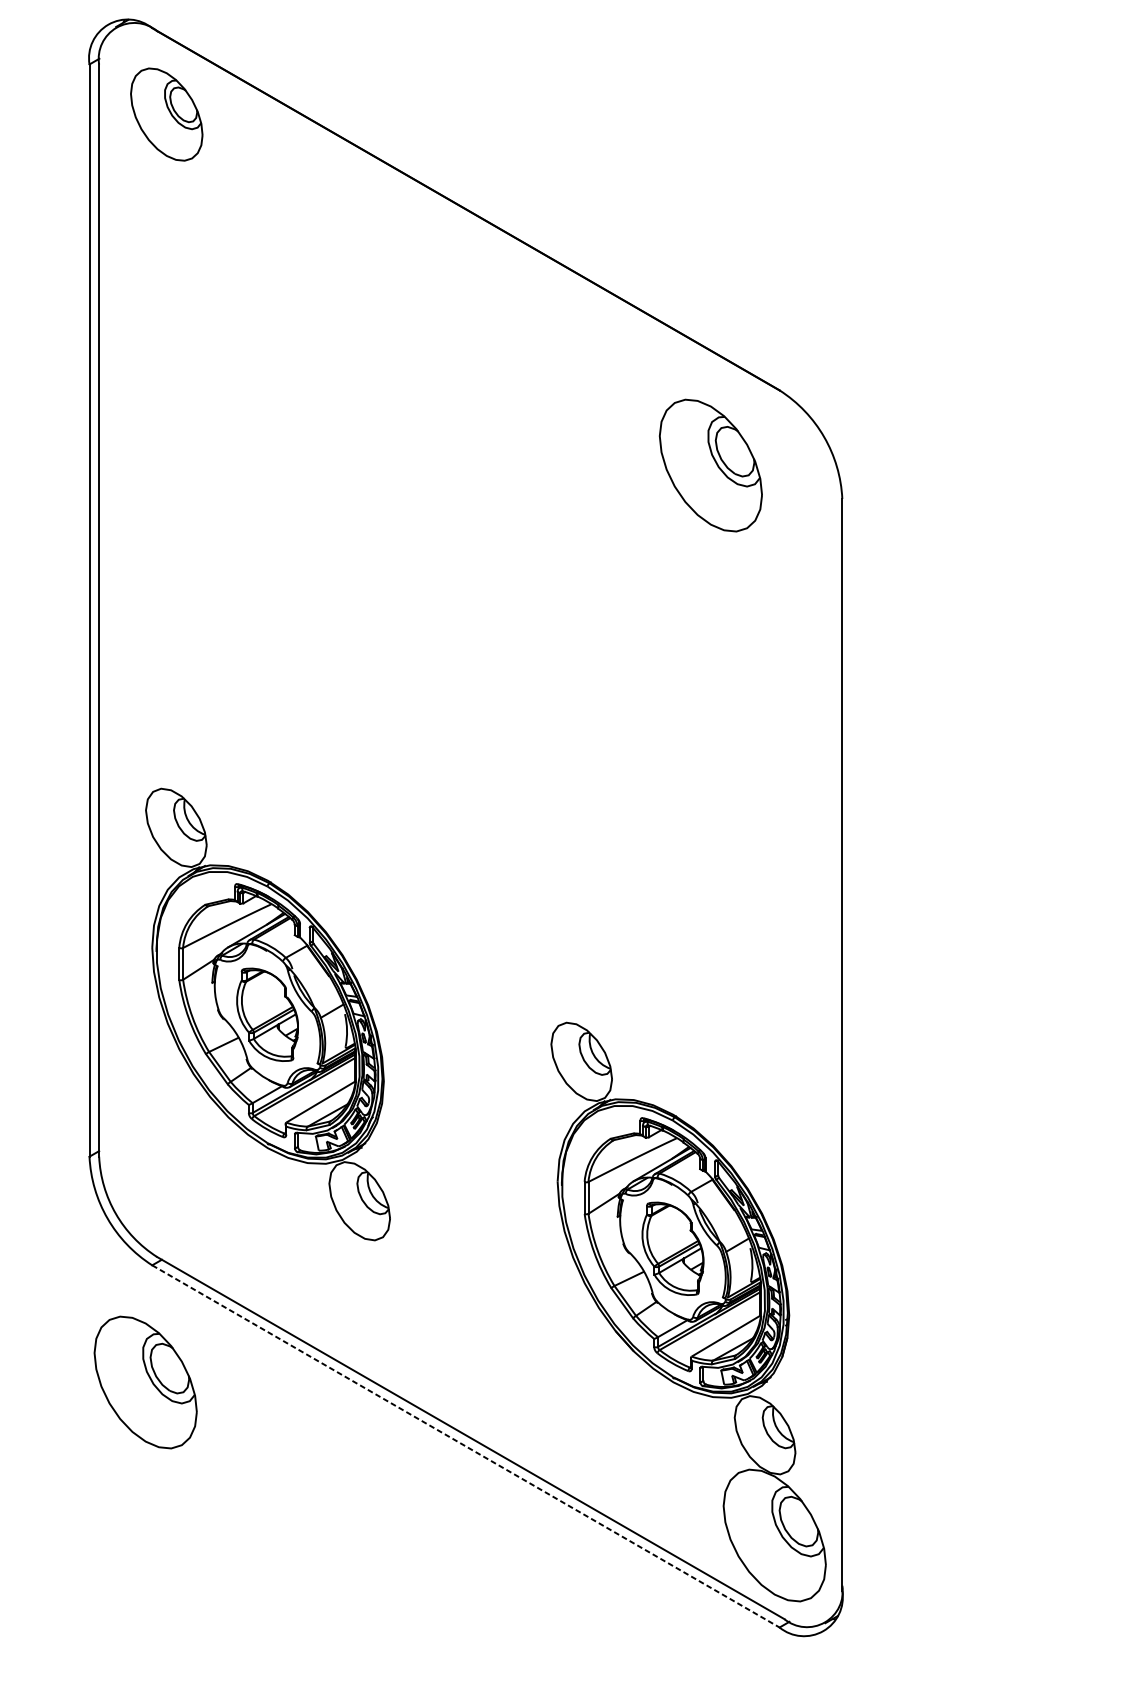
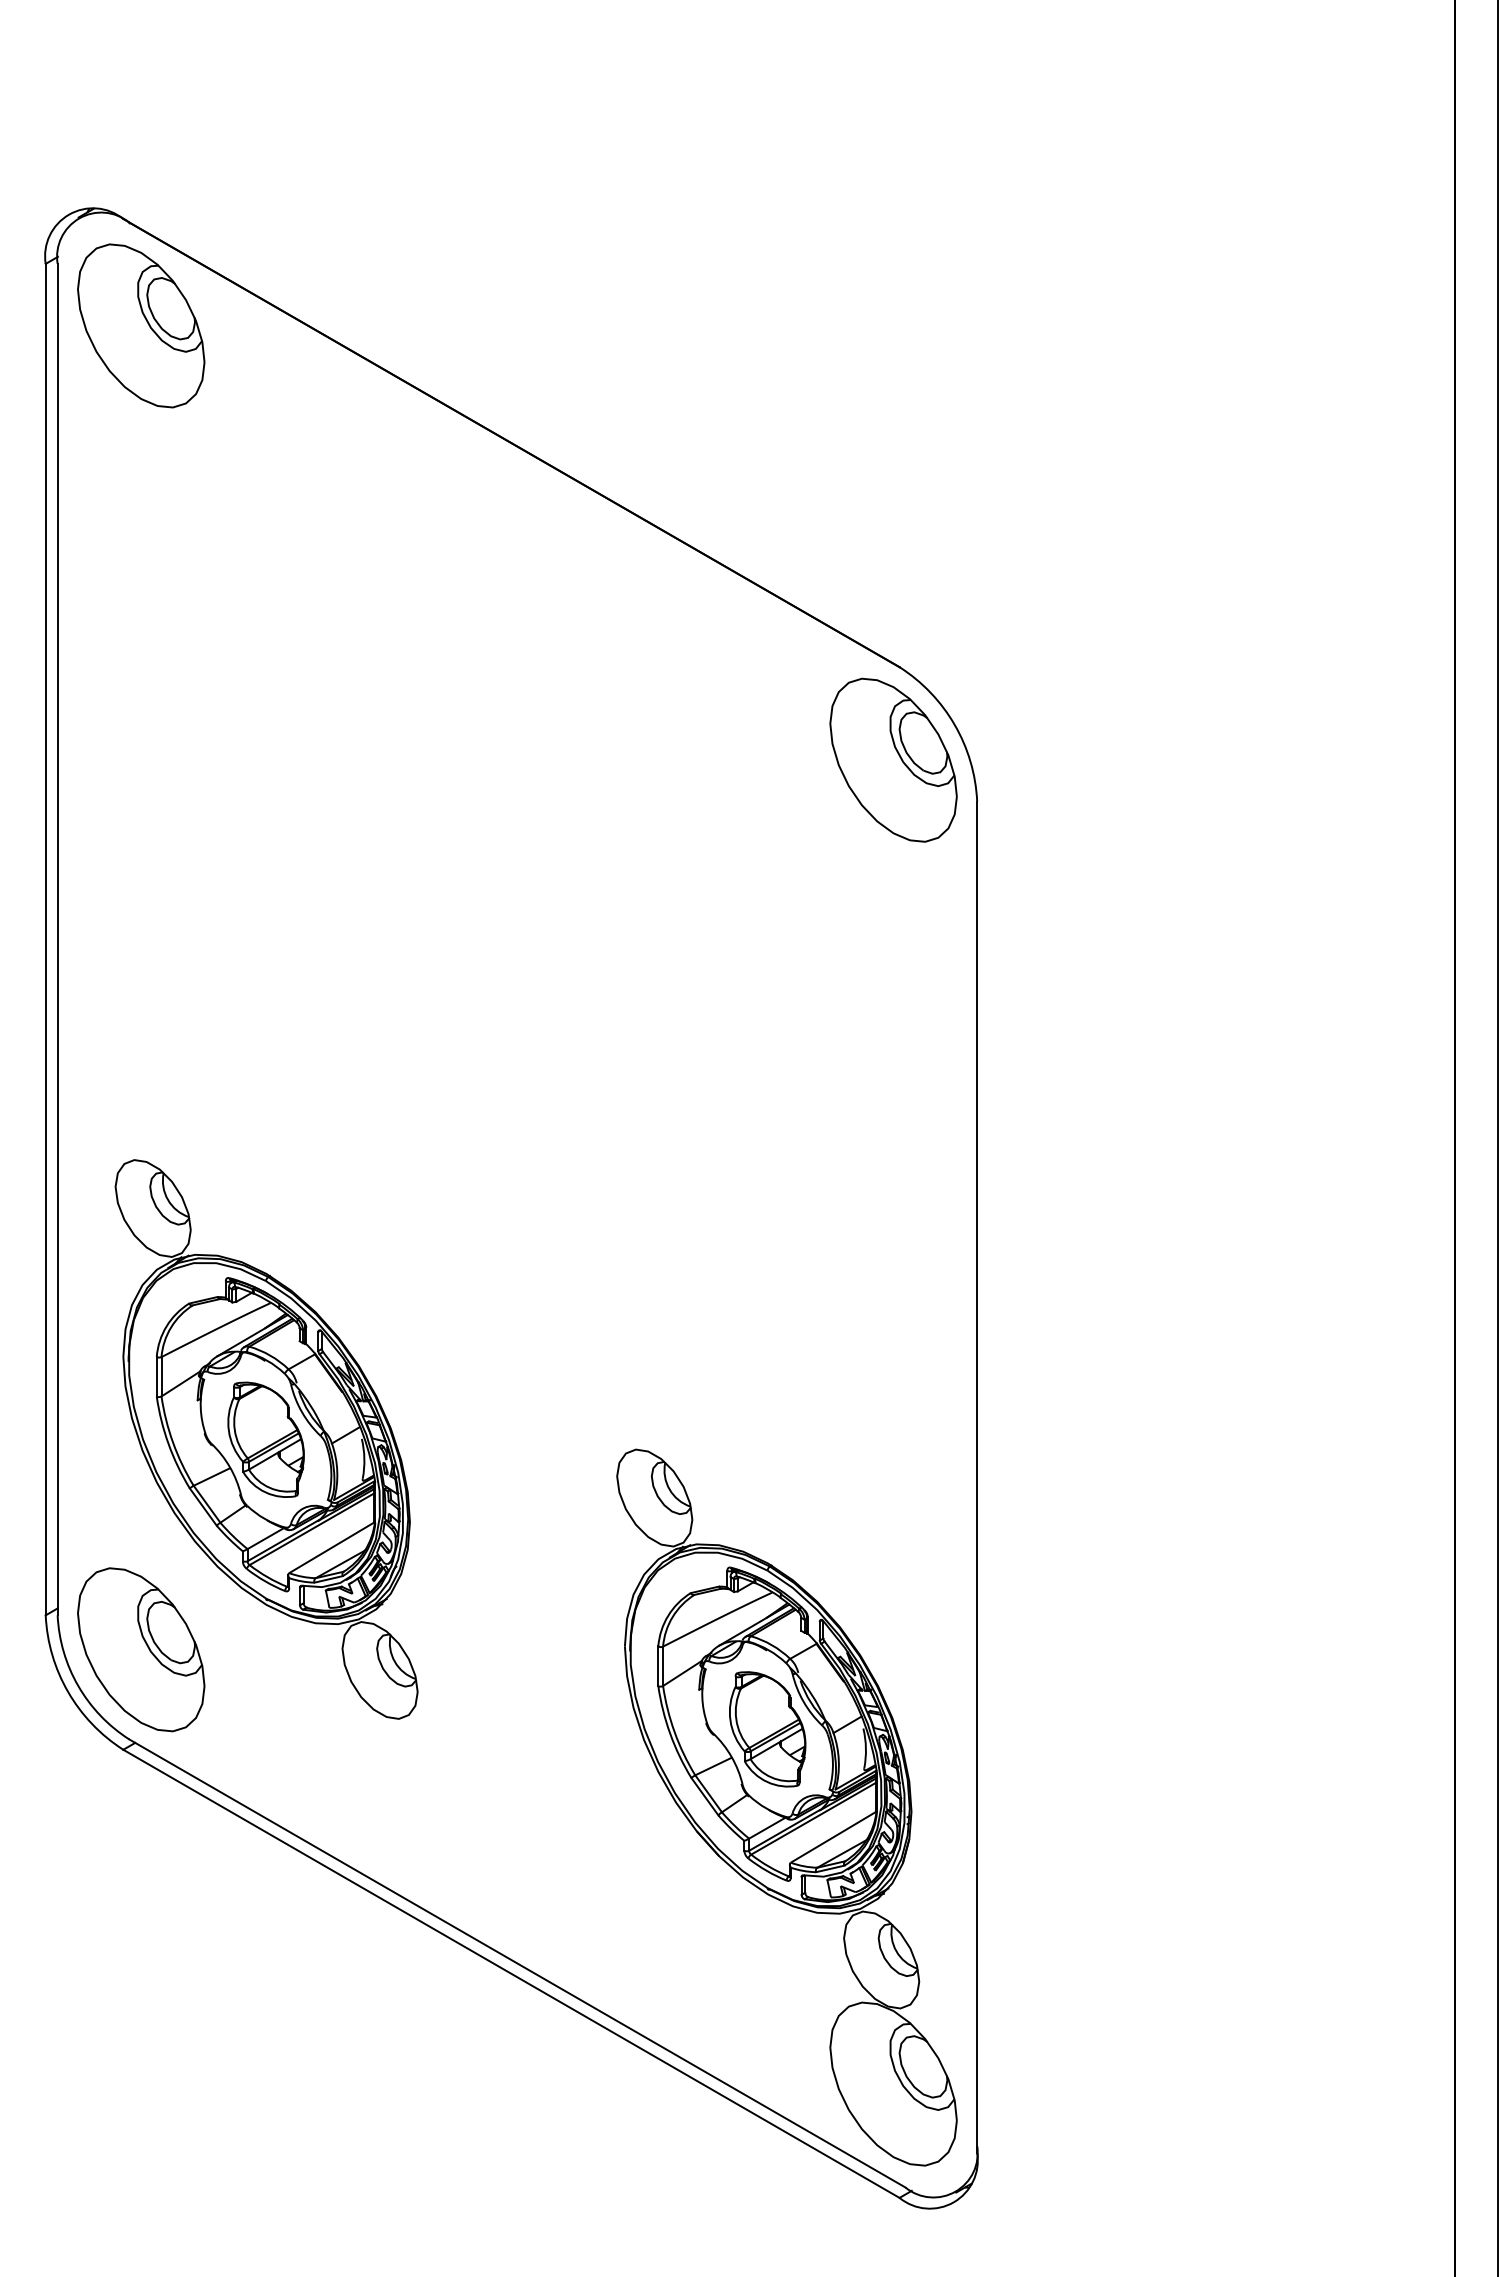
part: (166, 114) -> (141, 325), size x1.43
part: (710, 464) -> (893, 759), moved
part: (145, 1382) -> (141, 1649), moved
line: (465, 1446) -> (511, 1974), dashed -> solid

